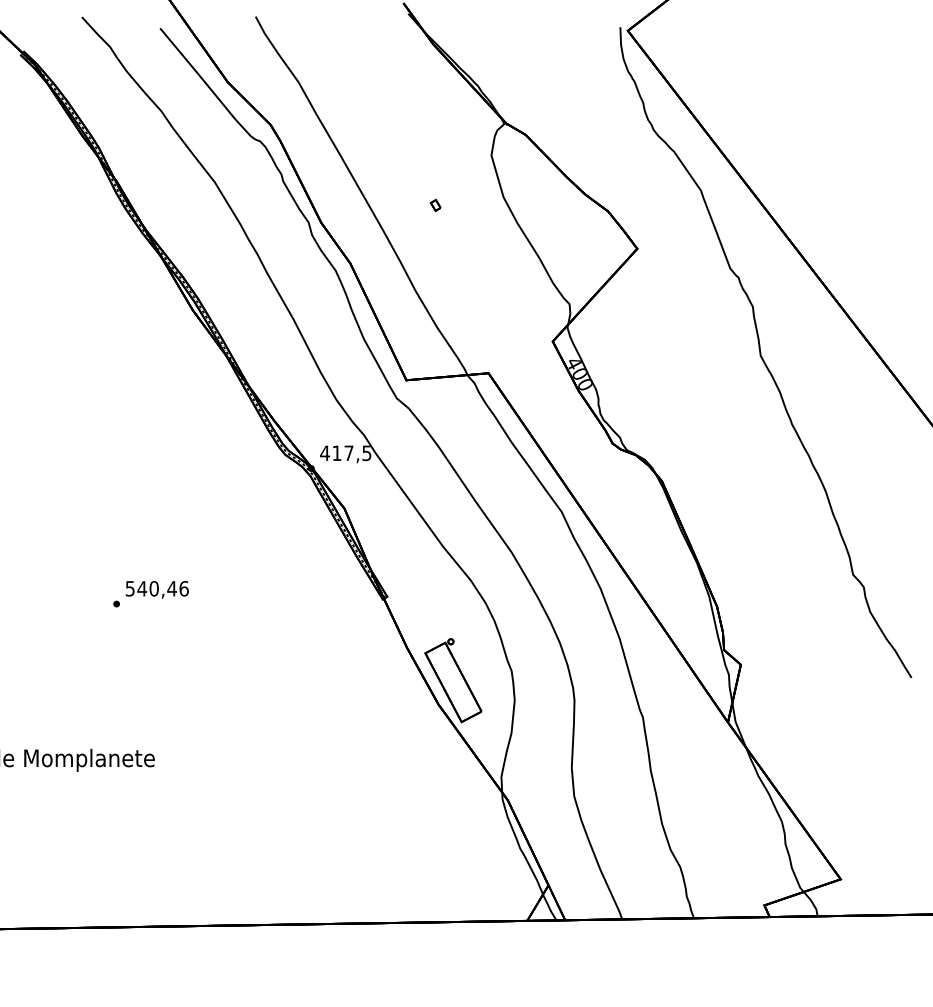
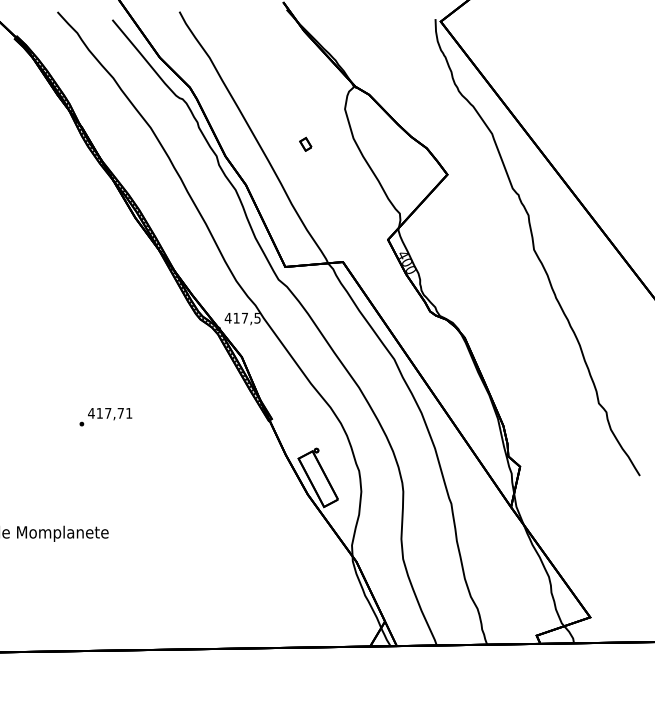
part: (435, 204) -> (305, 143), size x1.67
text: (157, 587) -> (110, 412), 540,46 -> 417,71

